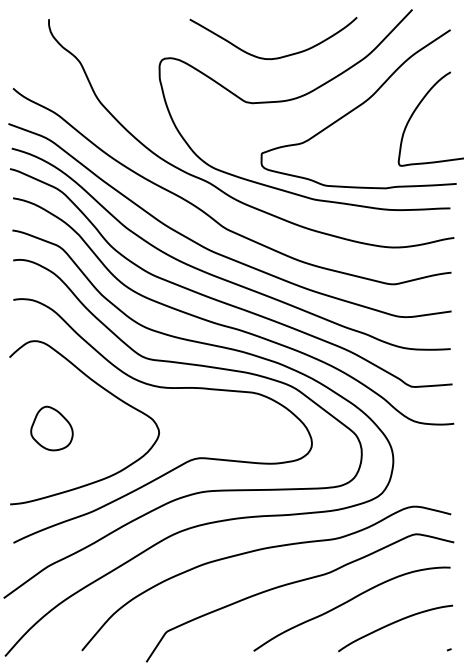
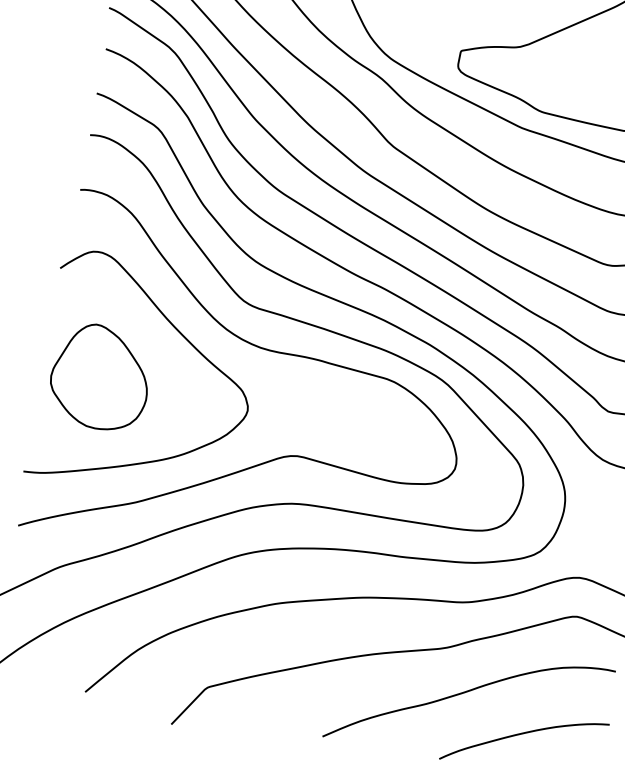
part: (51, 428) -> (100, 377), size x1.67

